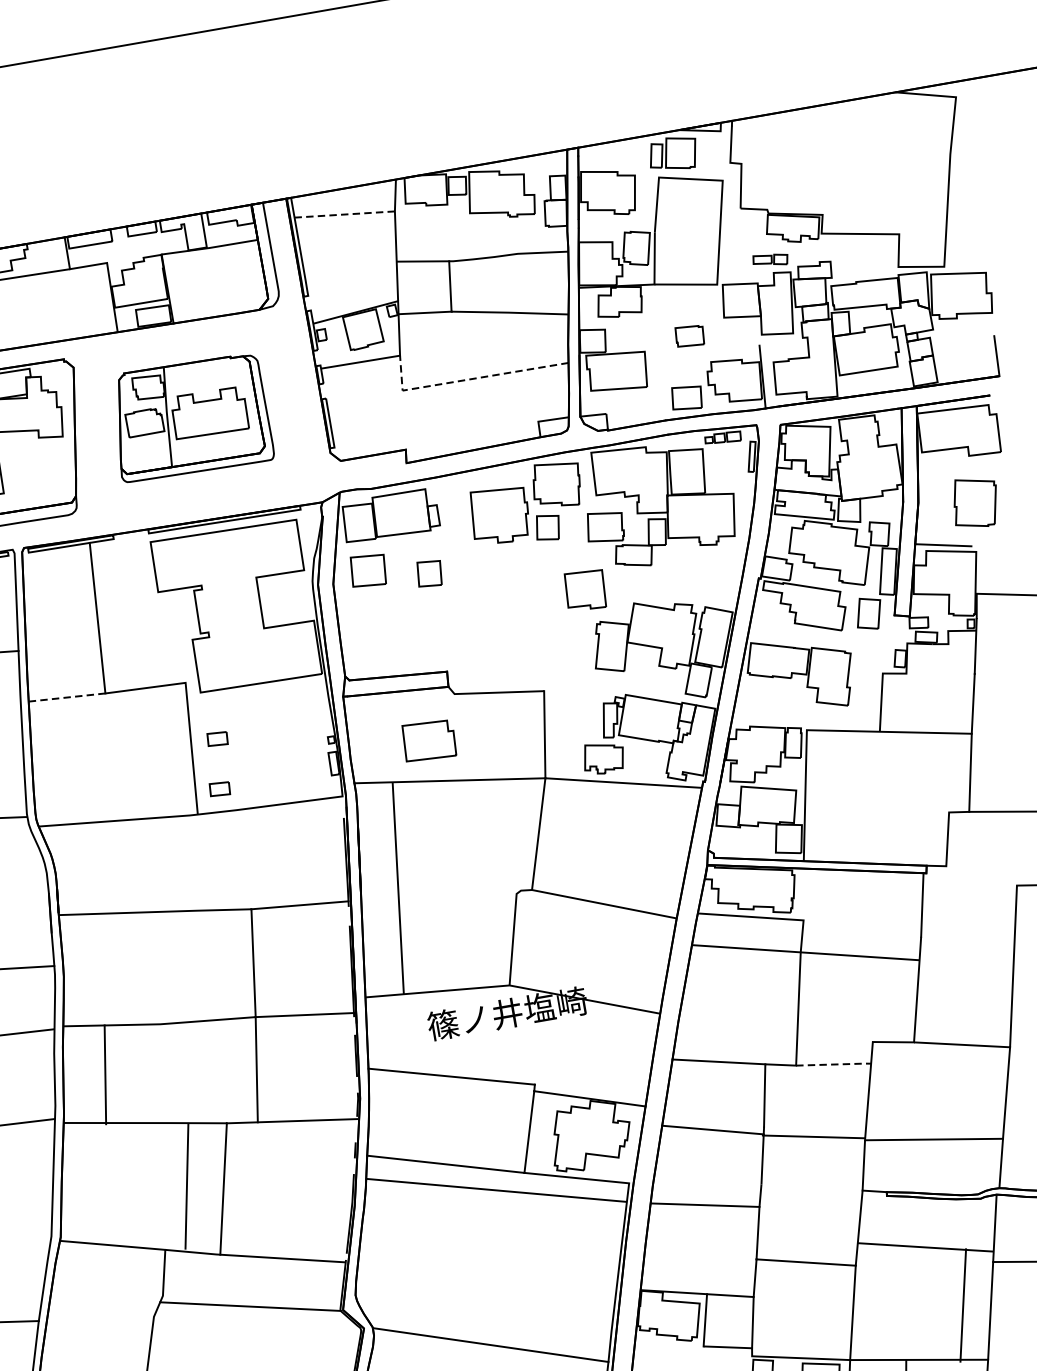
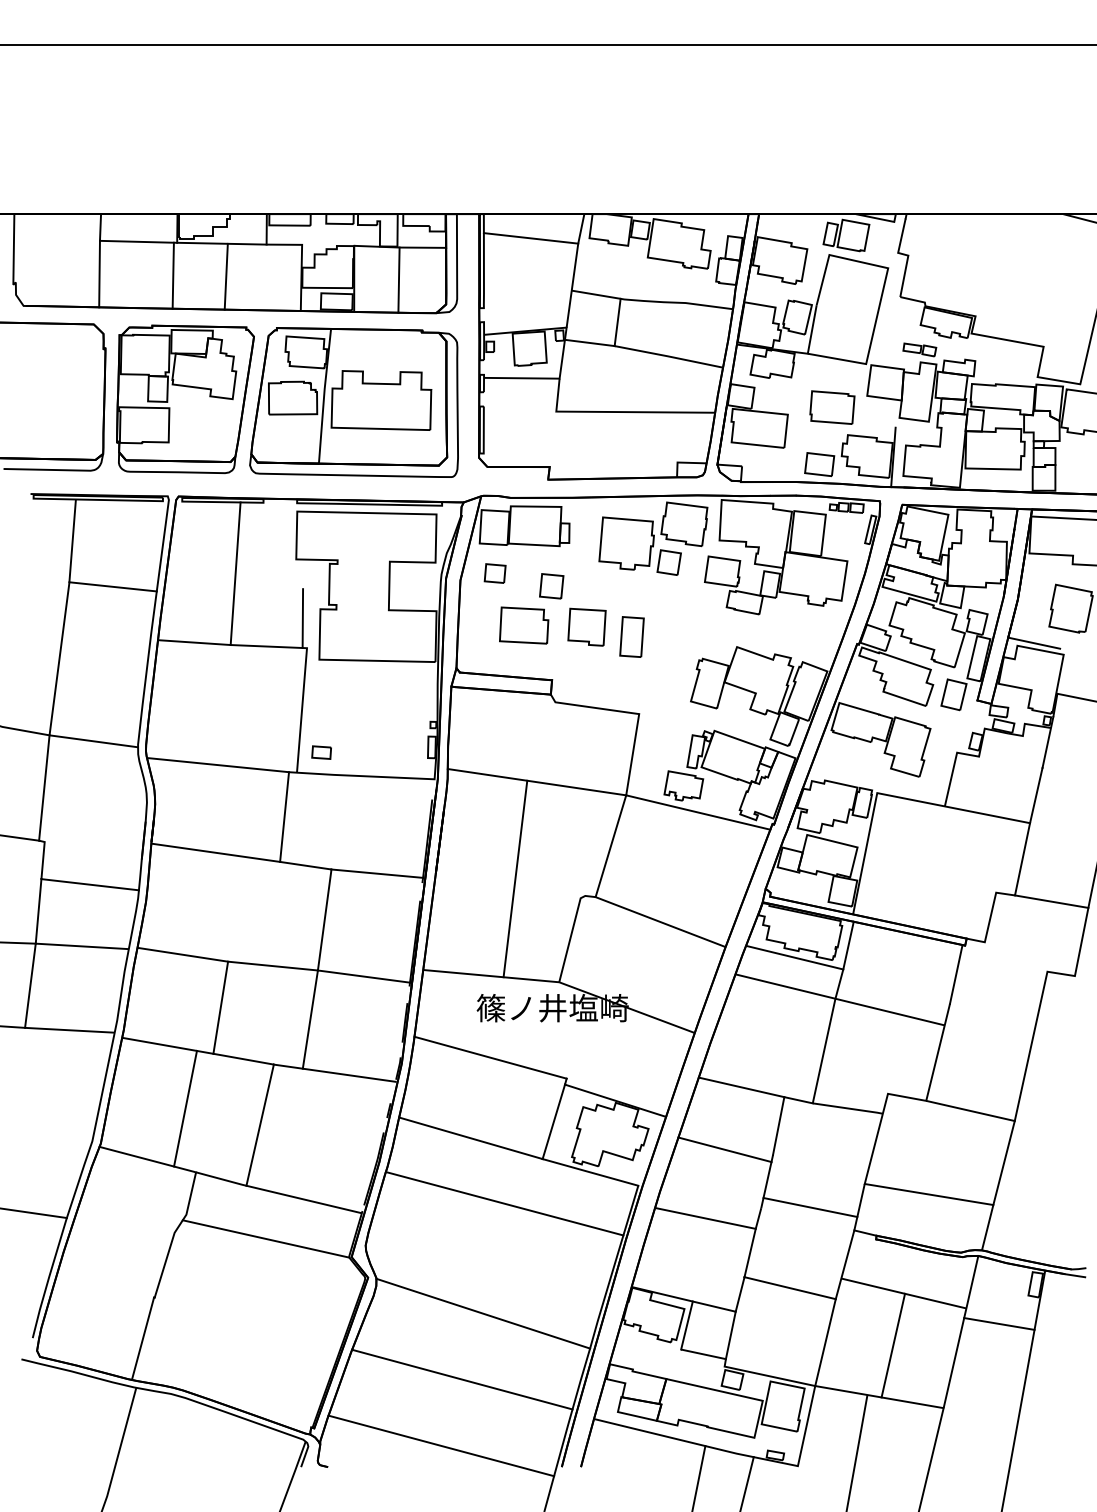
line: (344, 214) -> (530, 238), dashed -> solid
line: (213, 281) -> (398, 279), added
line: (32, 309) -> (225, 276), added
part: (689, 336) -> (832, 407), size x1.67
line: (467, 380) -> (618, 412), dashed -> solid
part: (189, 418) -> (353, 402), size x1.43
part: (367, 570) -> (494, 573), size x0.62
part: (584, 589) -> (586, 626), moved
part: (522, 611) -> (631, 636), added
line: (175, 652) -> (302, 618), added
line: (67, 697) -> (194, 642), dashed -> solid
part: (217, 738) -> (327, 705), removed
part: (429, 740) -> (524, 625), moved
line: (192, 862) -> (284, 816), added
line: (398, 887) -> (515, 878), moved
line: (804, 894) -> (848, 945), added
line: (834, 1064) -> (848, 1108), dashed -> solid
line: (105, 1074) -> (220, 1007), moved
line: (813, 1136) -> (810, 1207), moved
line: (186, 1186) -> (185, 1108), moved
line: (496, 1190) -> (504, 1203), moved
line: (963, 1305) -> (893, 1345), moved

